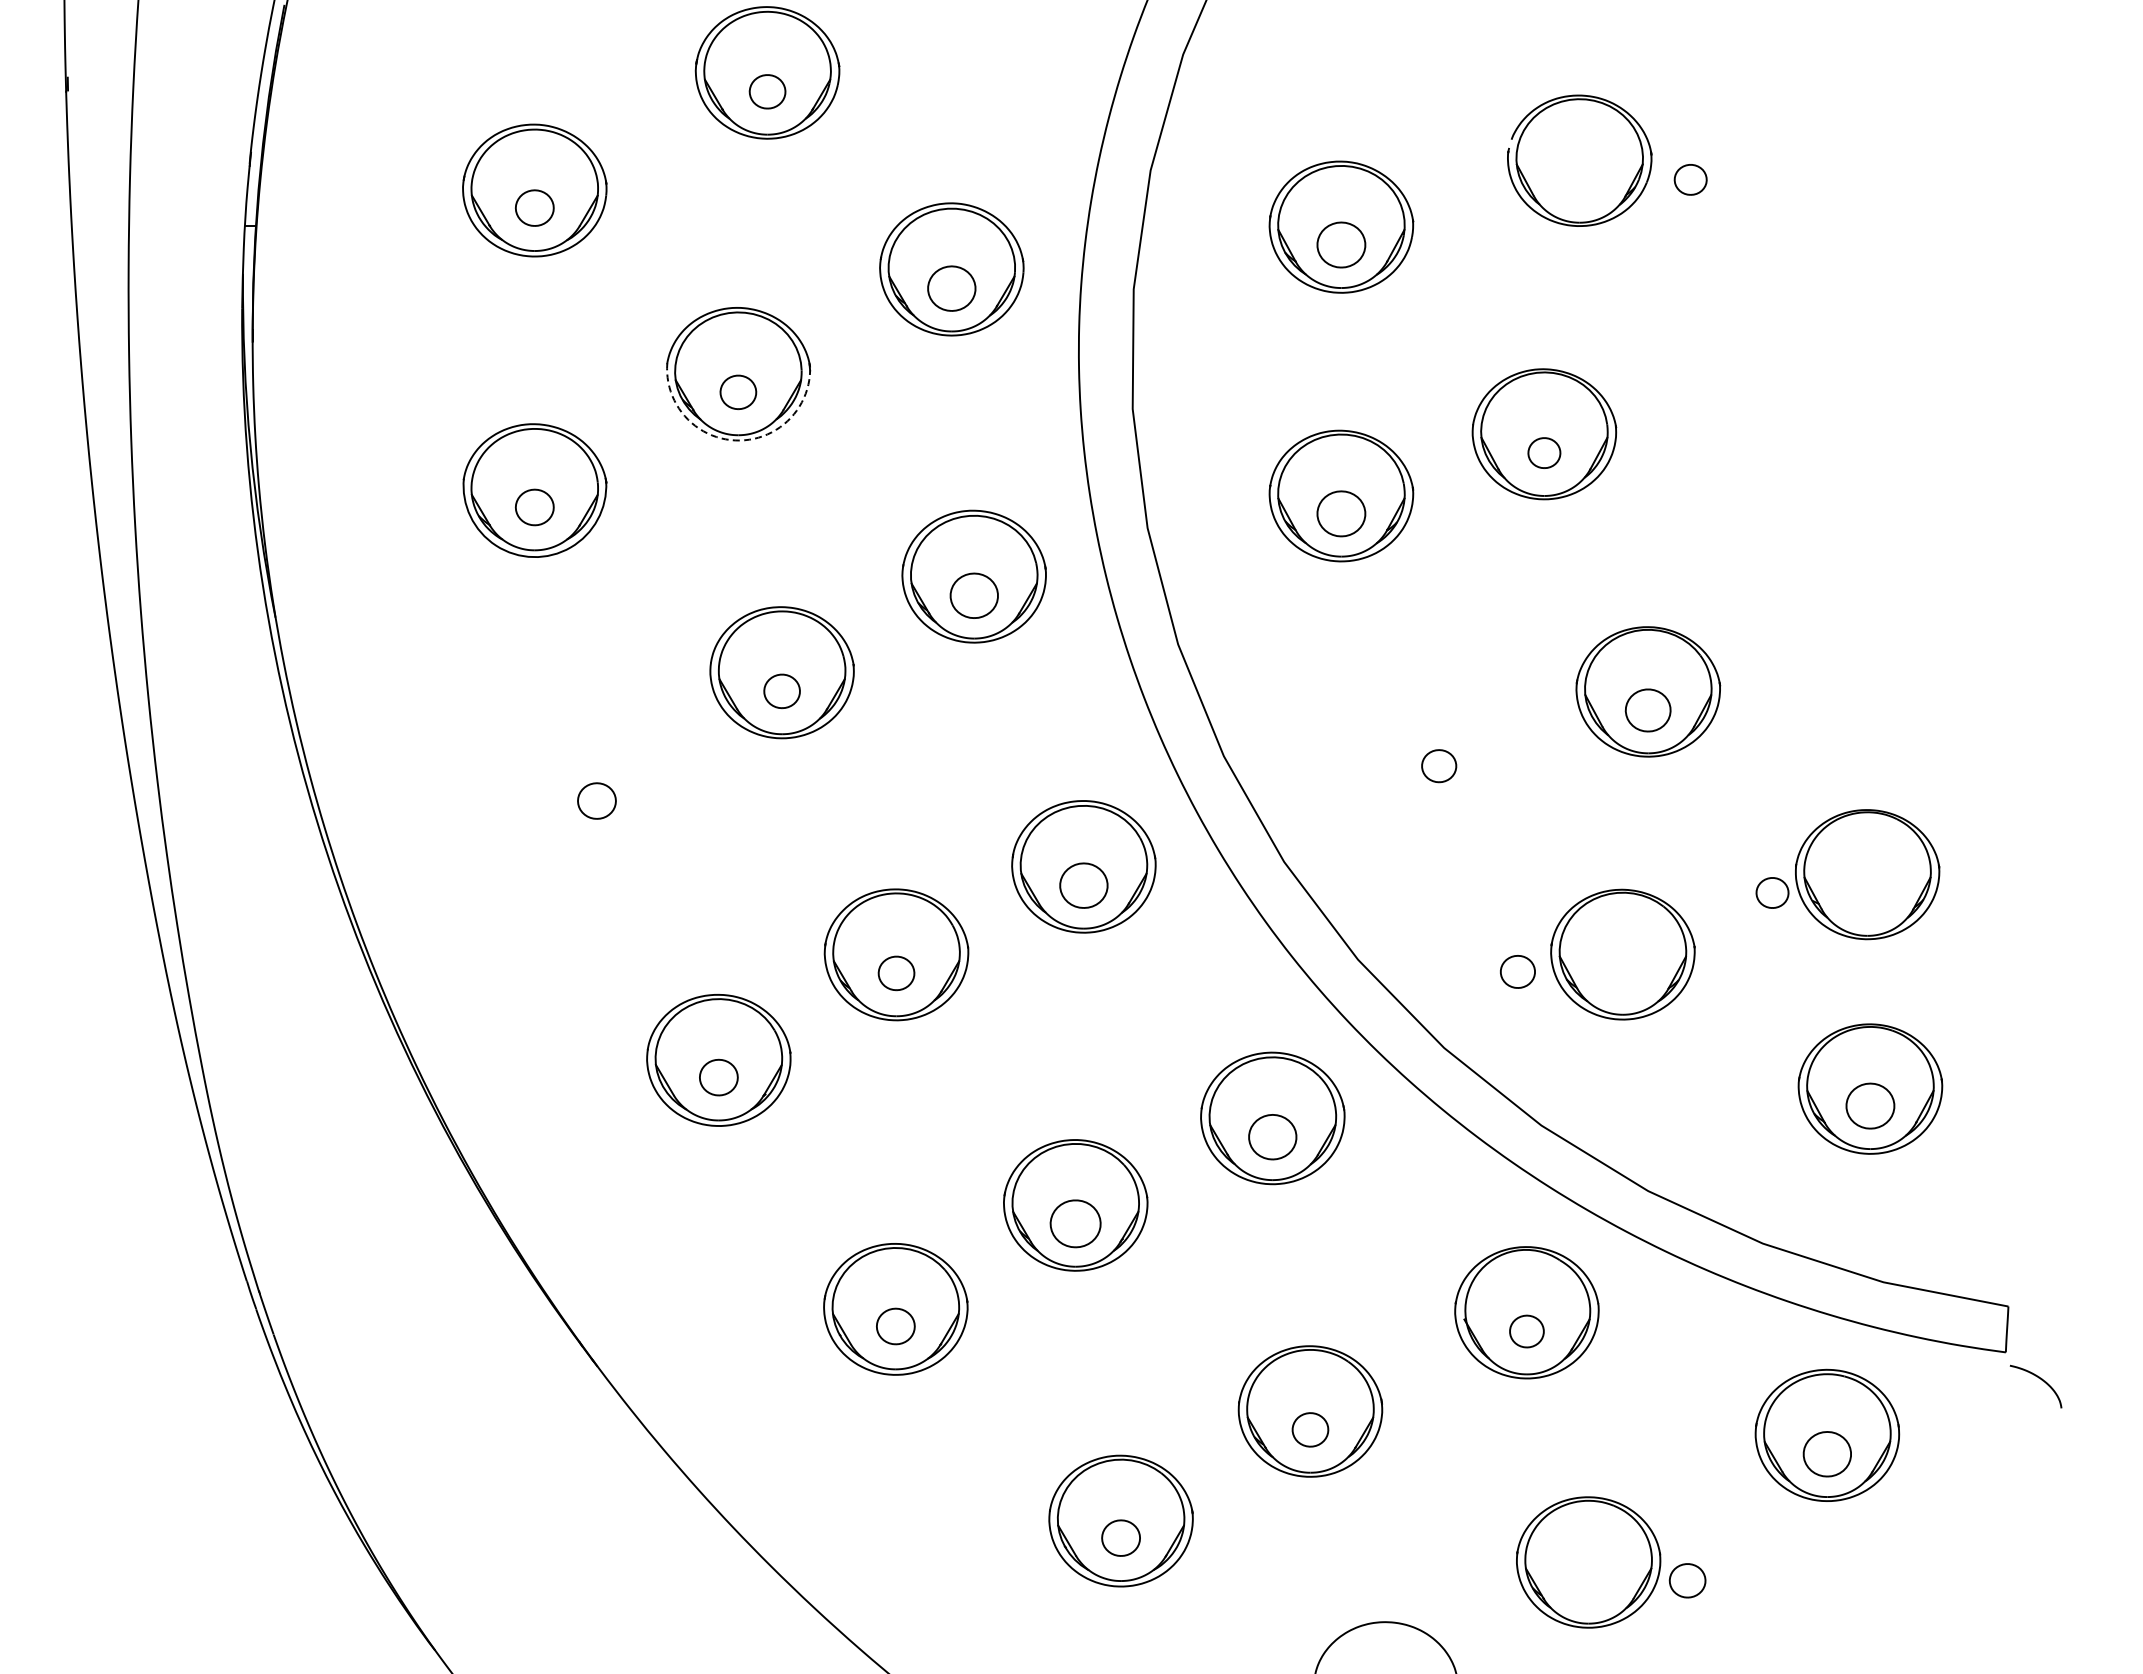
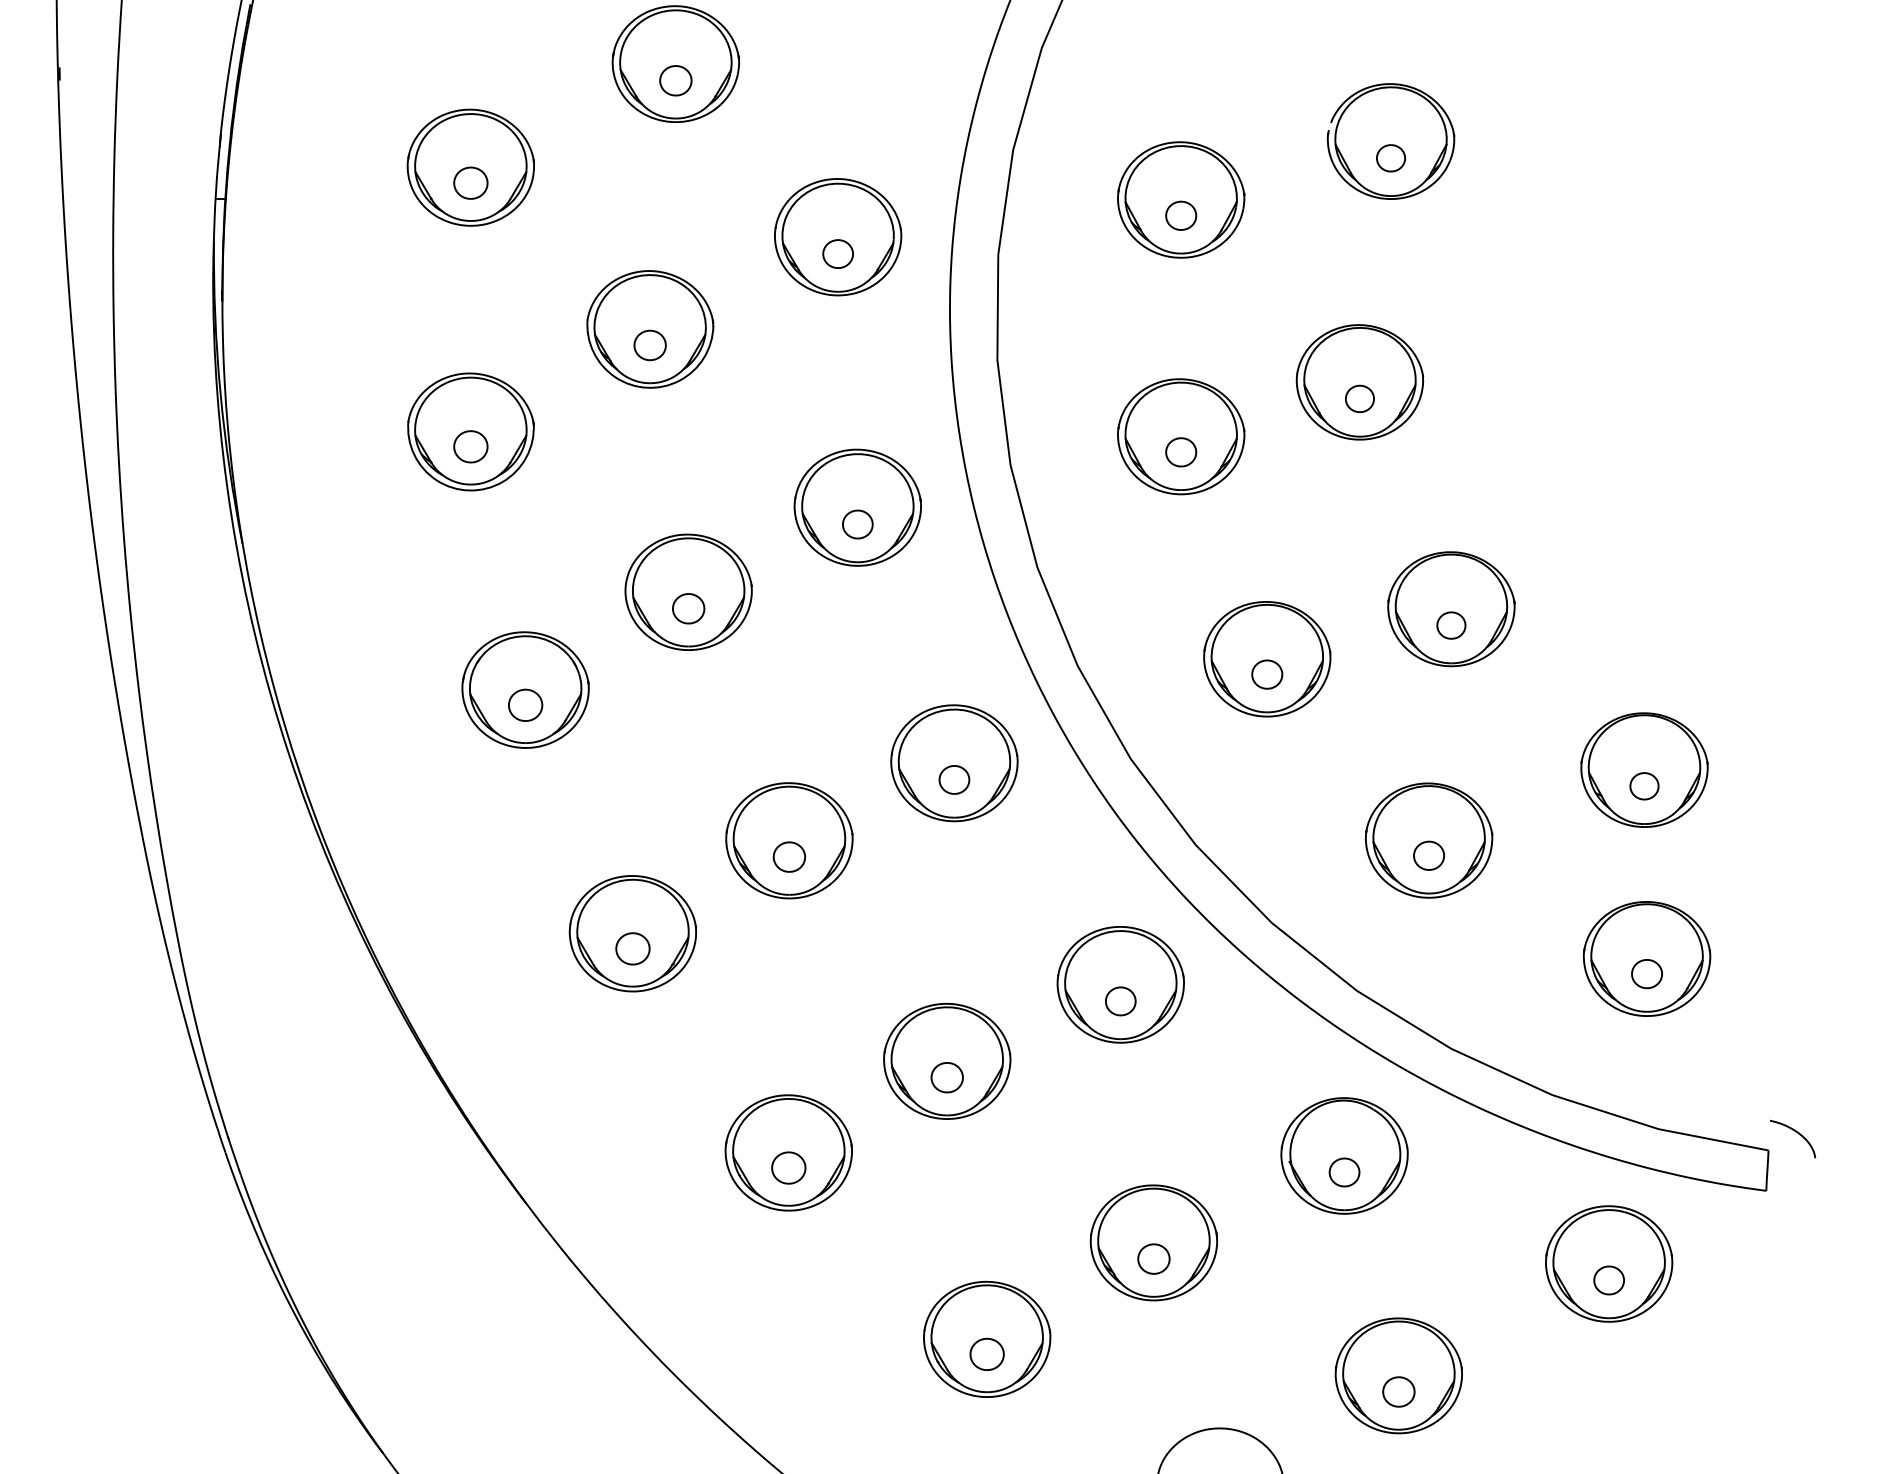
part: (1690, 179) -> (1390, 158), moved
part: (1341, 245) -> (1181, 216), size x0.71
part: (951, 288) -> (837, 253), size x0.71
arc: (735, 440) -> (647, 387), dashed -> solid
part: (1341, 513) -> (1181, 452), size x0.71
part: (973, 595) -> (857, 524), size x0.71
part: (1648, 710) -> (1451, 625), size x0.71
part: (1438, 748) -> (1266, 659), added
part: (596, 783) -> (525, 689), added
part: (1083, 885) -> (954, 779), size x0.71
part: (1772, 892) -> (1644, 785), moved
part: (1517, 971) -> (1428, 855), moved
part: (1870, 1106) -> (1647, 974), size x0.71
part: (1272, 1137) -> (1120, 1001), size x0.71
part: (1075, 1223) -> (947, 1077), size x0.71
curve: (2041, 1380) -> (1797, 1133), moved
part: (1827, 1453) -> (1609, 1279), size x0.71
part: (1687, 1580) -> (1398, 1391), moved

